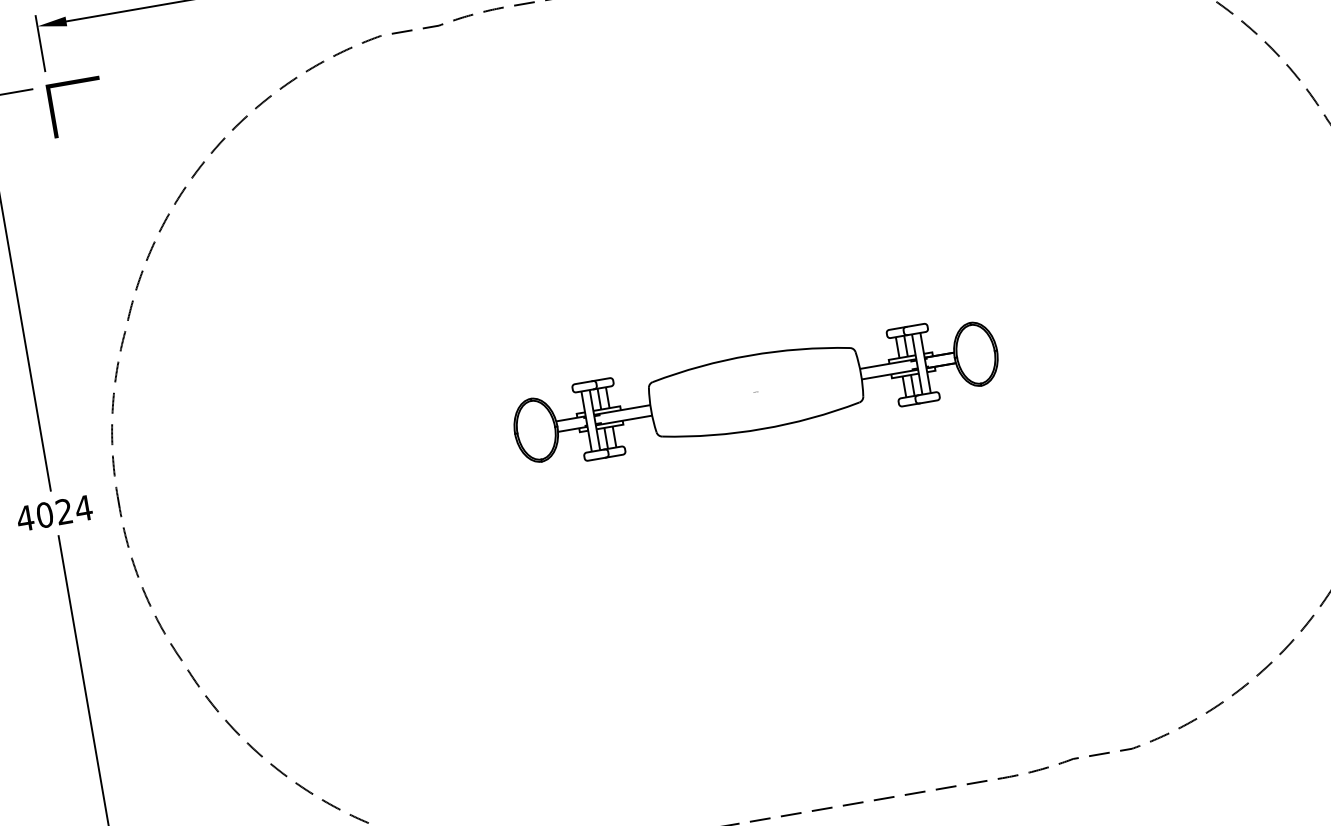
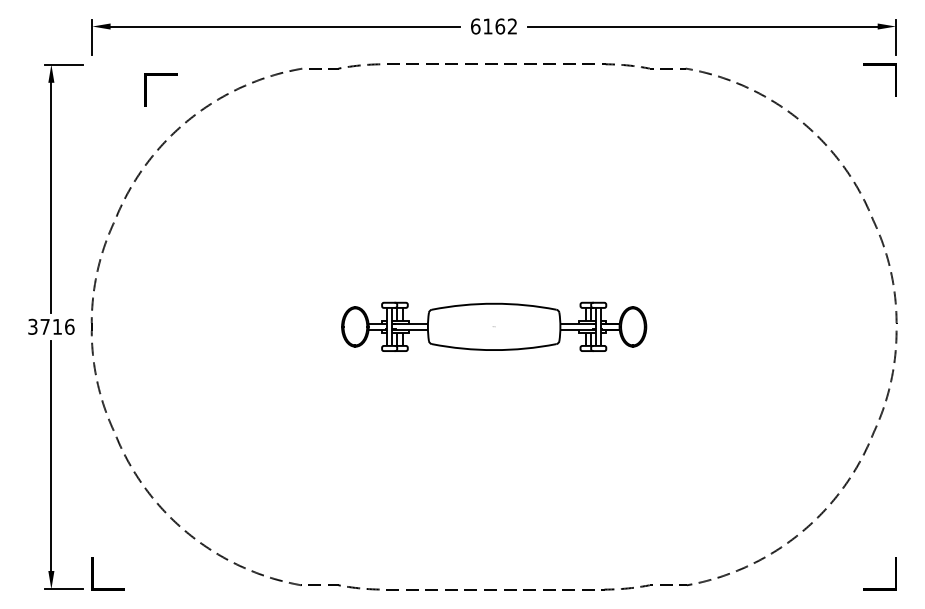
part: (72, 83) -> (160, 75), moved
text: (53, 512) -> (50, 326), 4024 -> 3716

